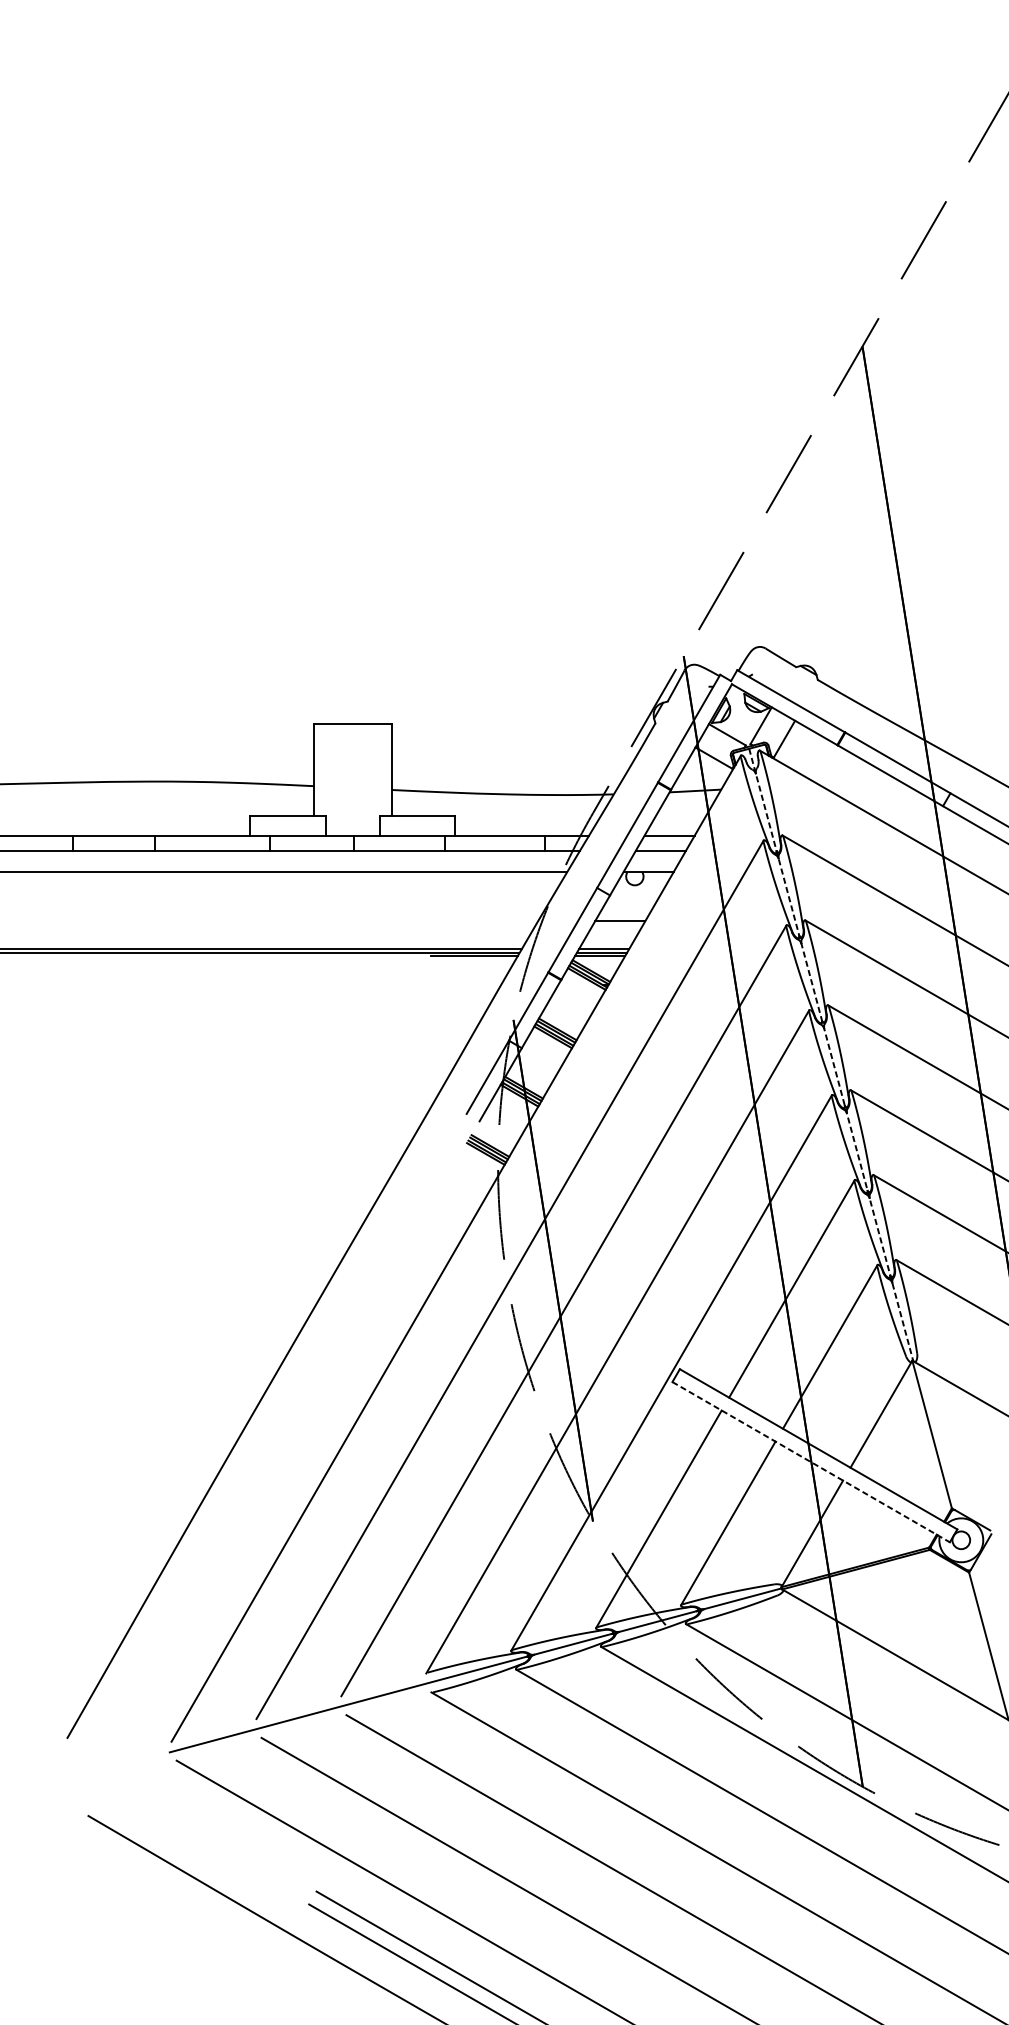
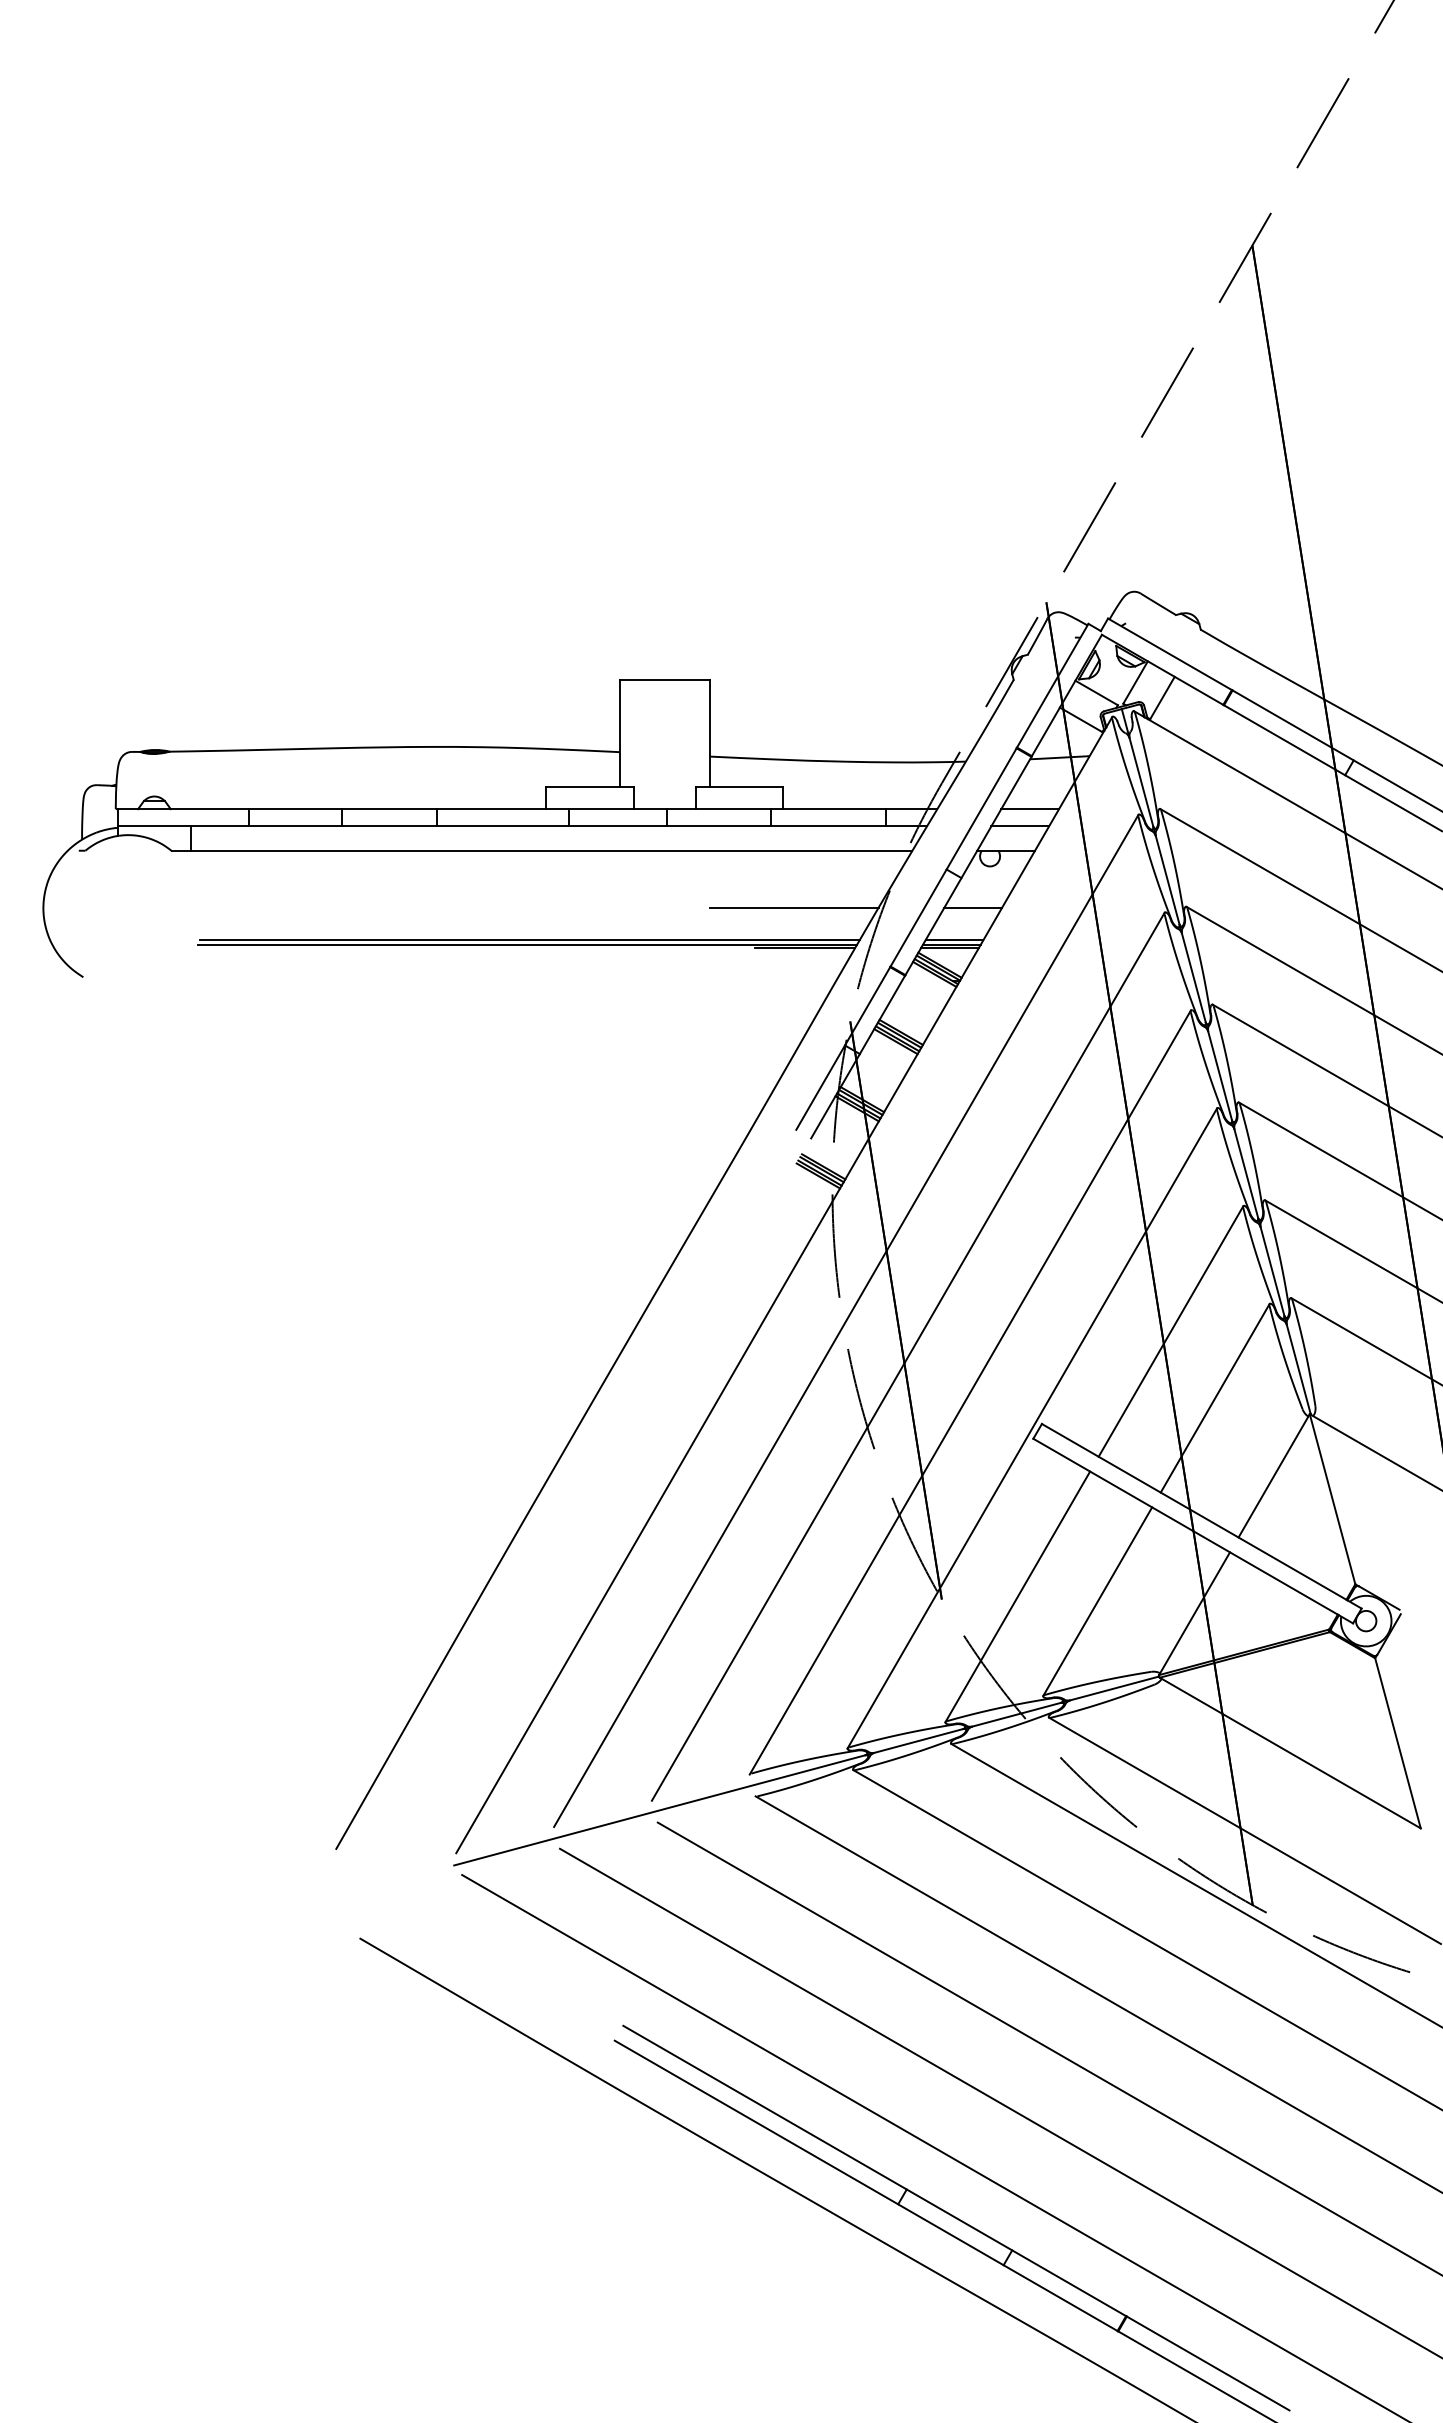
line: (464, 920) -> (793, 907), added
line: (831, 1055) -> (1216, 1062), dashed -> solid
line: (811, 1462) -> (1193, 1531), dashed -> solid

